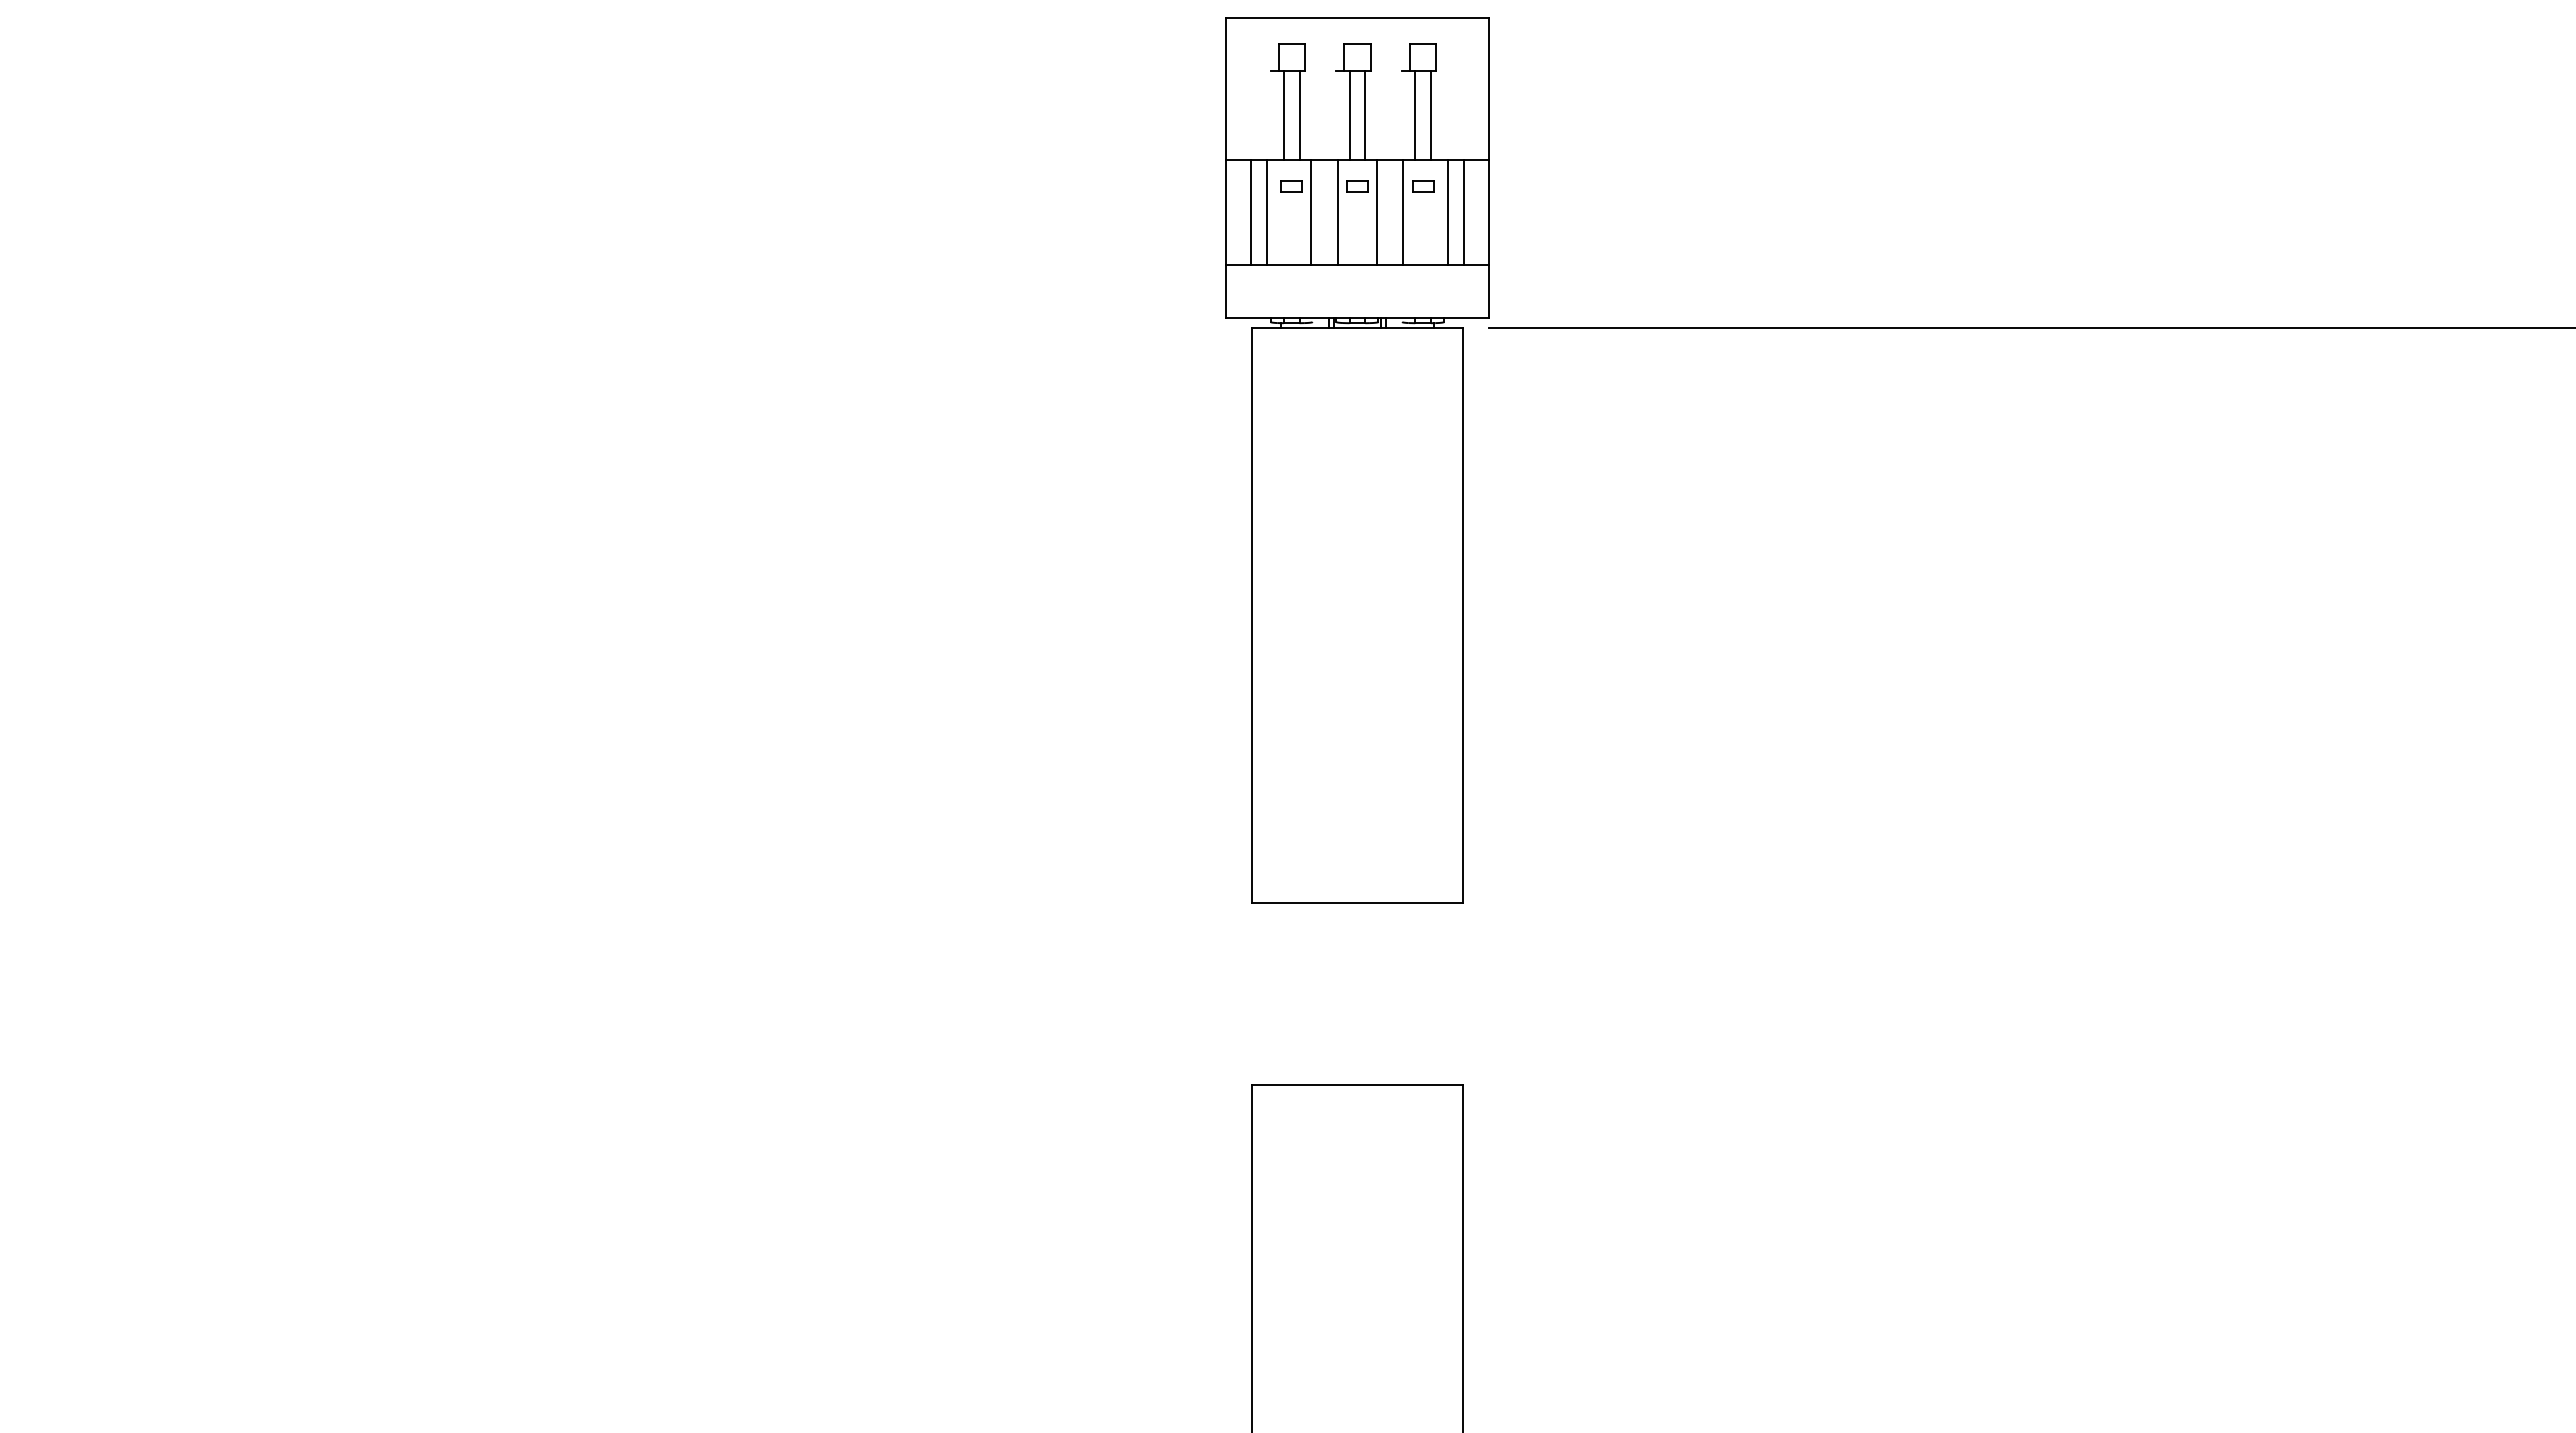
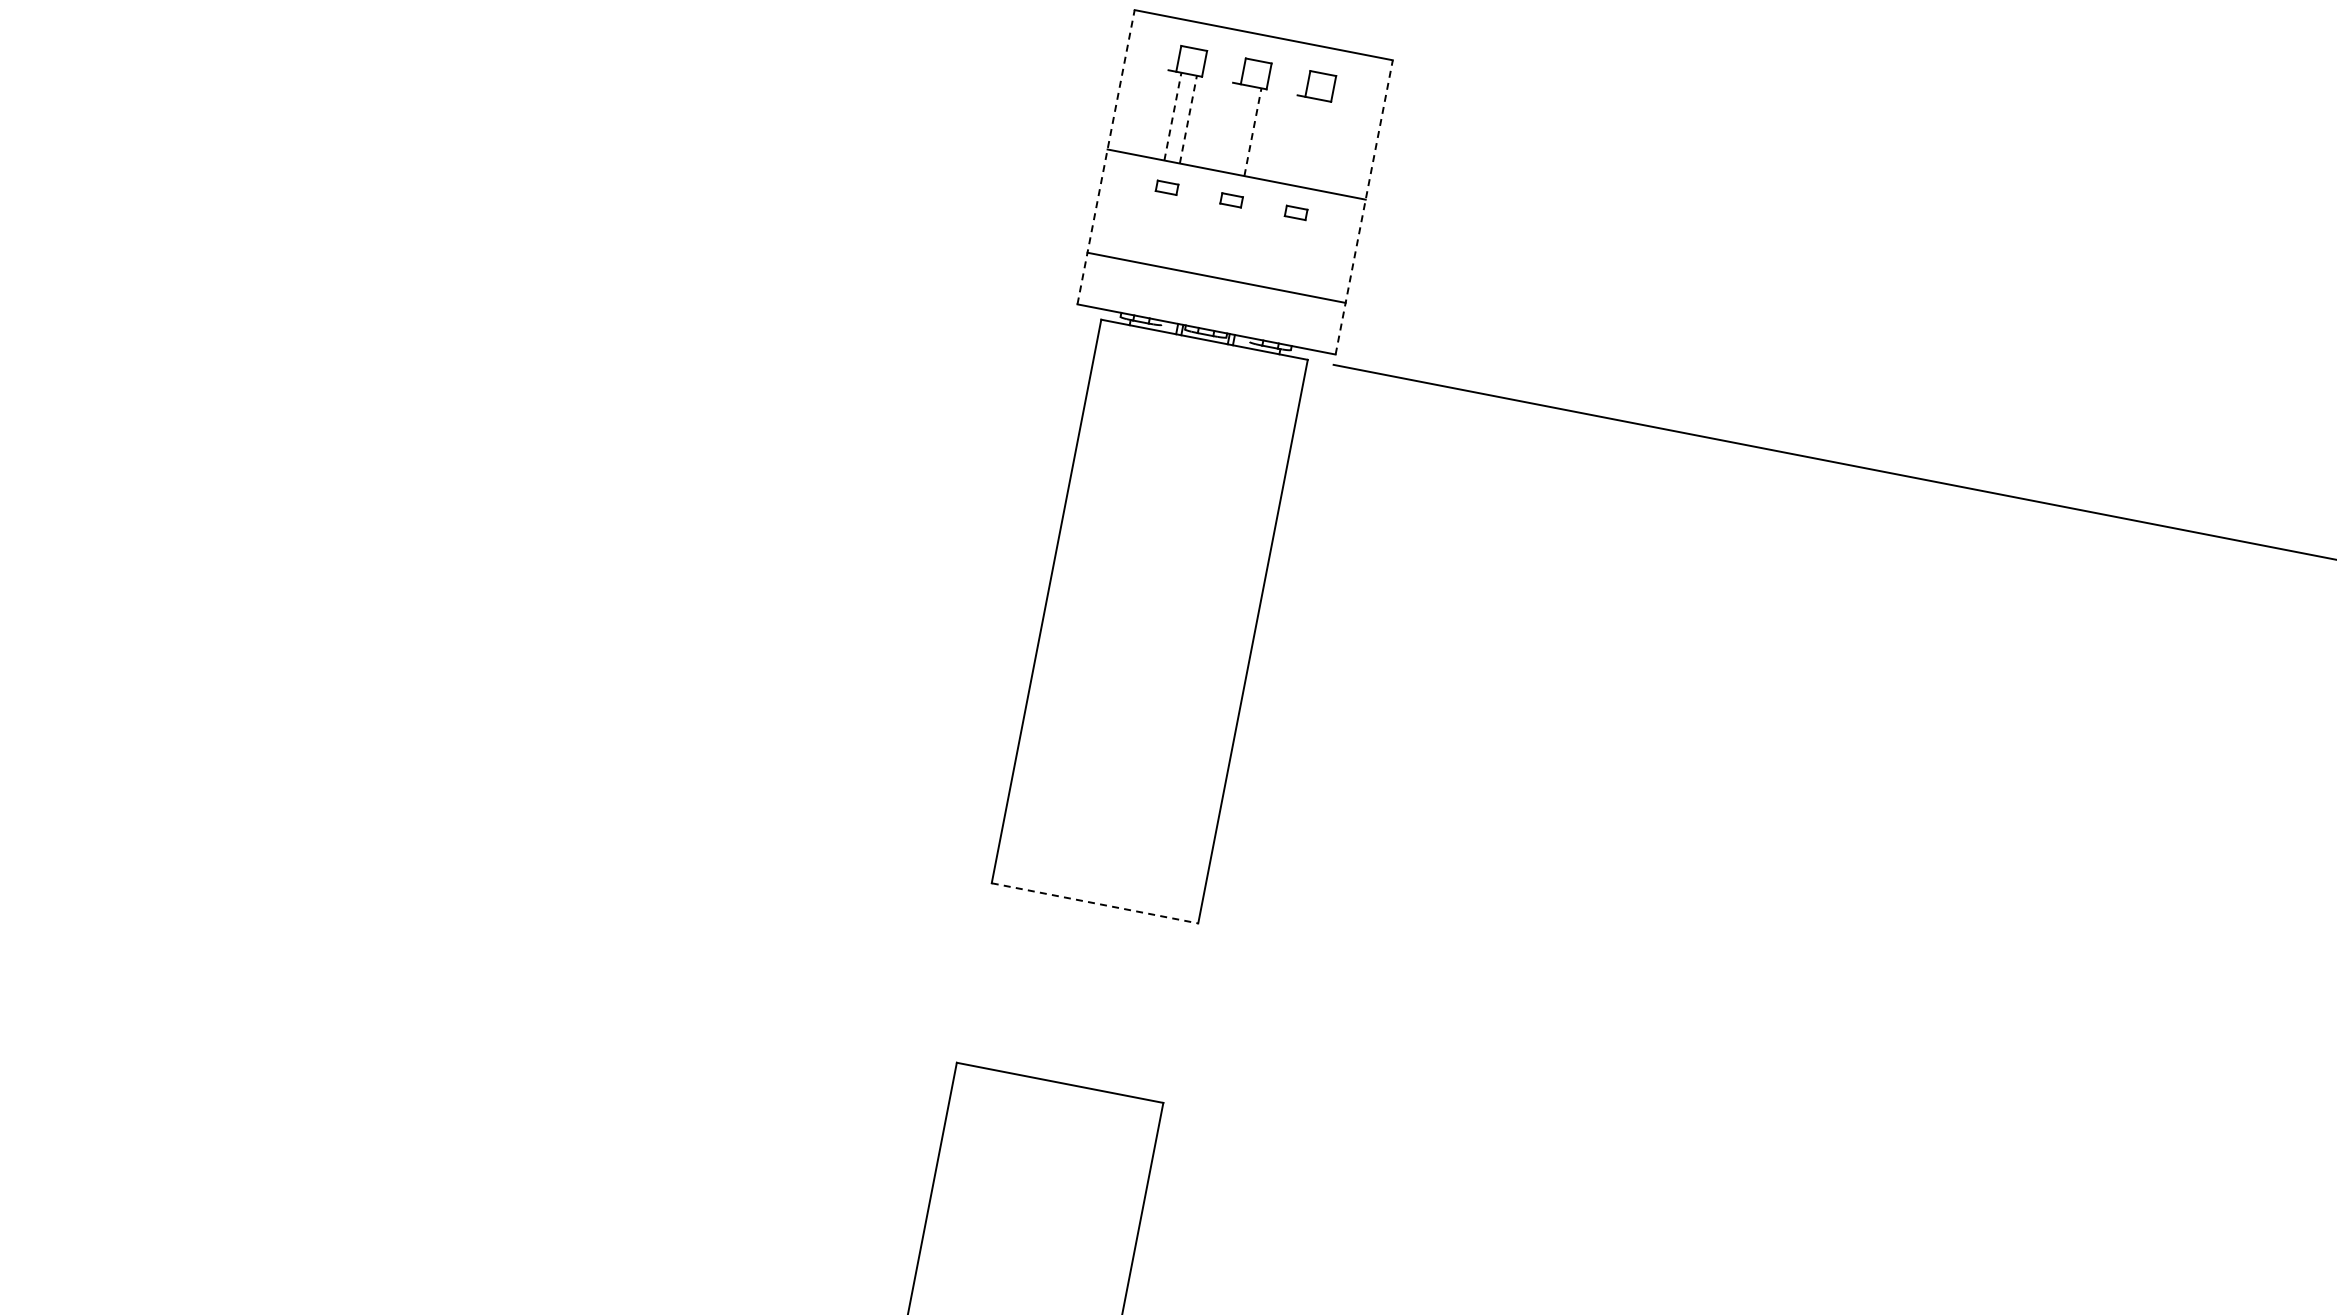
line: (1283, 115) -> (1172, 116), solid -> dashed
line: (1299, 115) -> (1188, 119), solid -> dashed
line: (1349, 115) -> (1237, 129), removed
line: (1365, 115) -> (1253, 132), solid -> dashed
line: (1415, 115) -> (1302, 141), removed
line: (1431, 115) -> (1317, 144), removed
line: (1225, 168) -> (1105, 157), solid -> dashed
line: (1488, 168) -> (1363, 207), solid -> dashed
line: (1250, 212) -> (1121, 205), removed
line: (1266, 212) -> (1137, 208), removed
line: (1311, 212) -> (1181, 217), removed
line: (1337, 212) -> (1207, 222), removed
line: (1377, 212) -> (1246, 229), removed
line: (1403, 212) -> (1271, 234), removed
line: (1448, 212) -> (1316, 243), removed
line: (1463, 212) -> (1330, 246), removed
line: (1357, 902) -> (1095, 903), solid -> dashed

